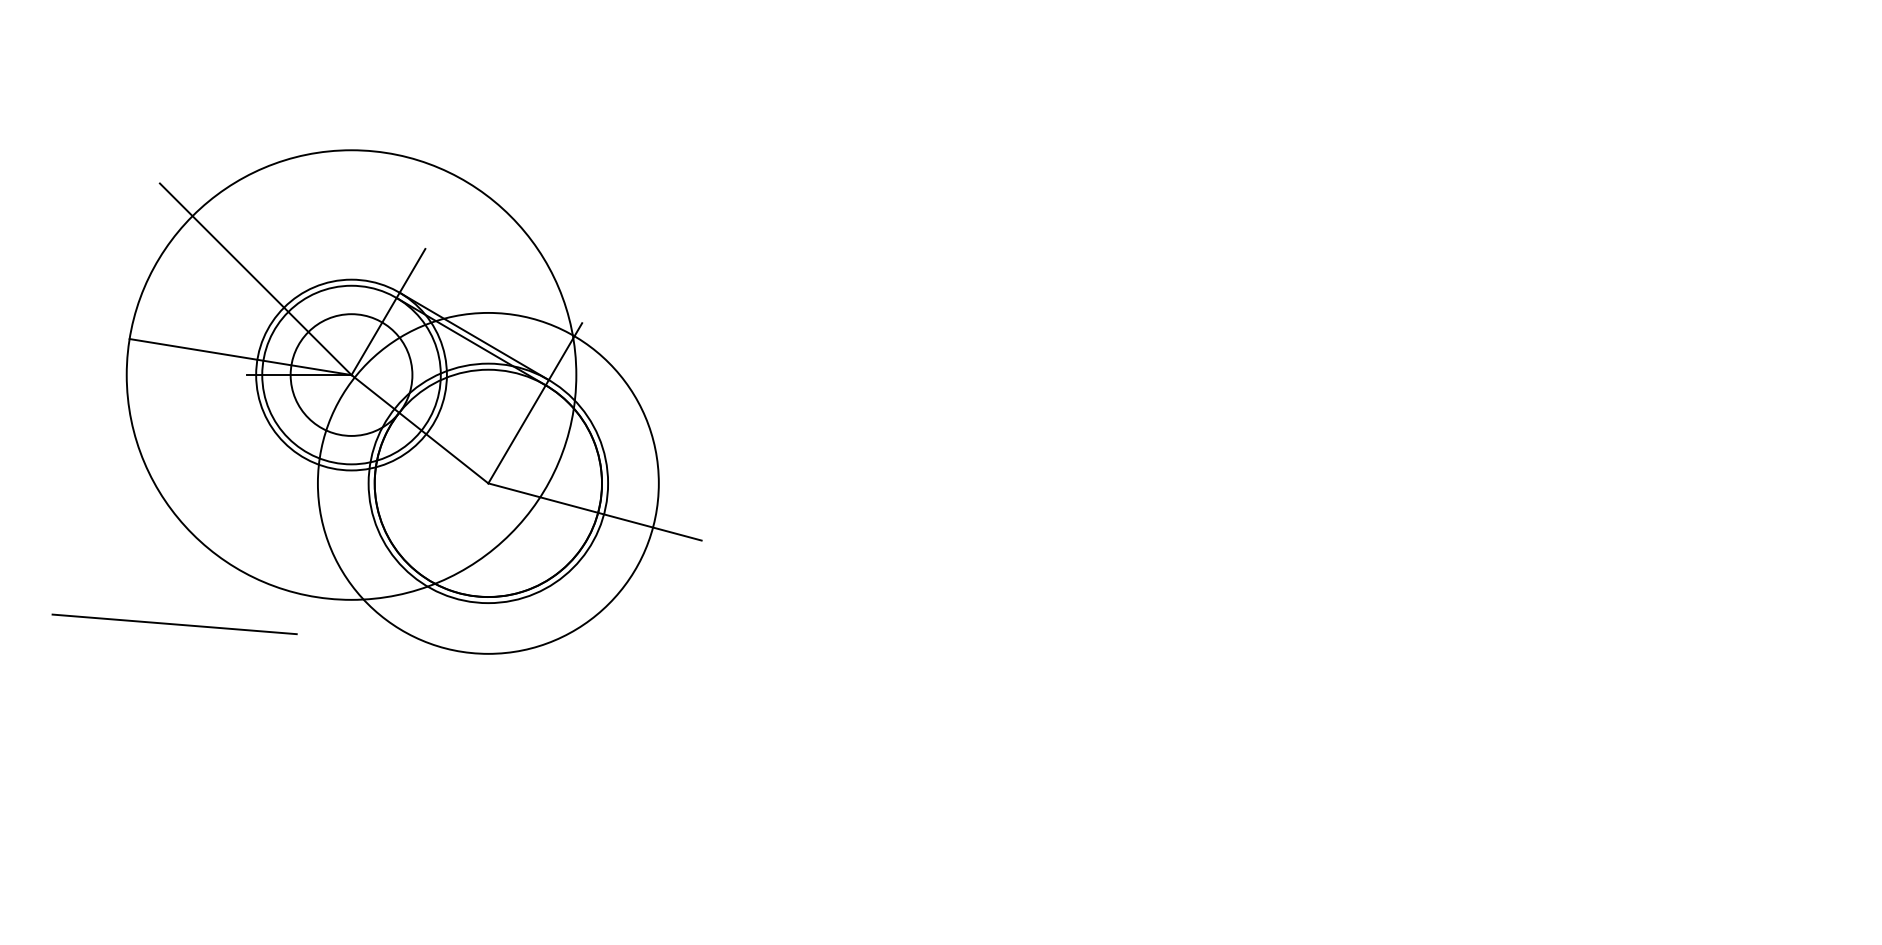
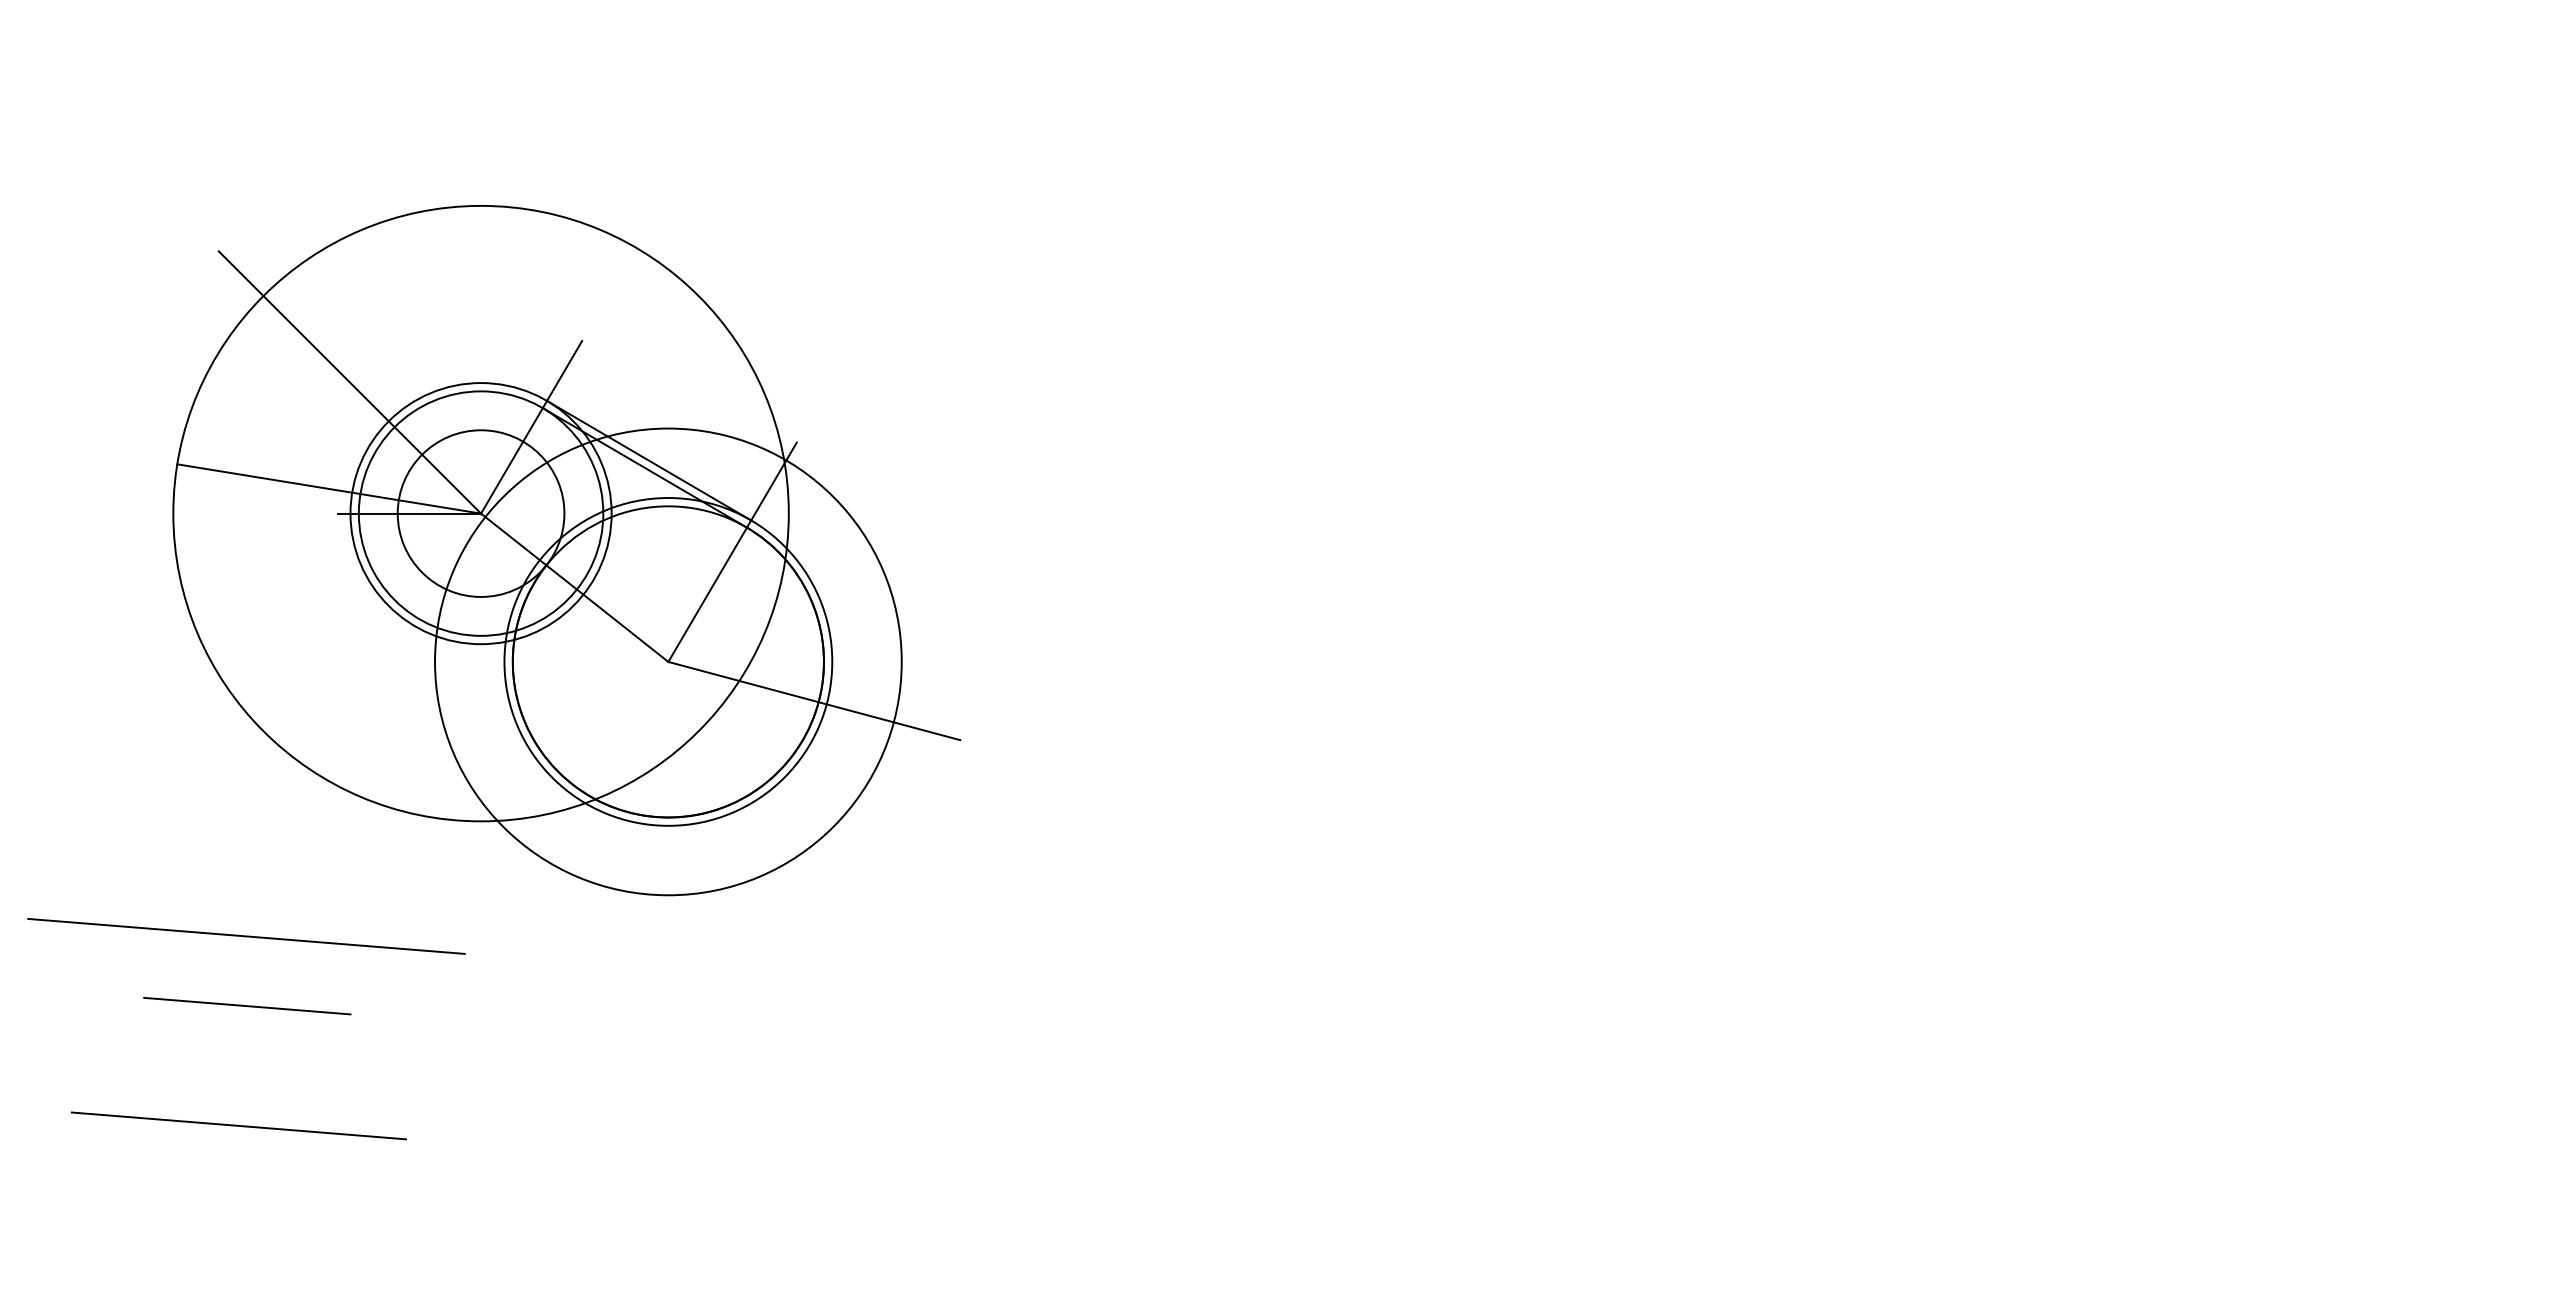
line: (174, 624) -> (238, 1125), moved
line: (180, 683) -> (246, 935), added
line: (180, 734) -> (247, 1005), added

